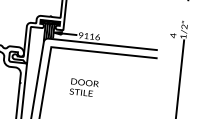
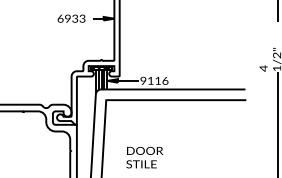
text: (84, 87) -> (144, 157), moved

